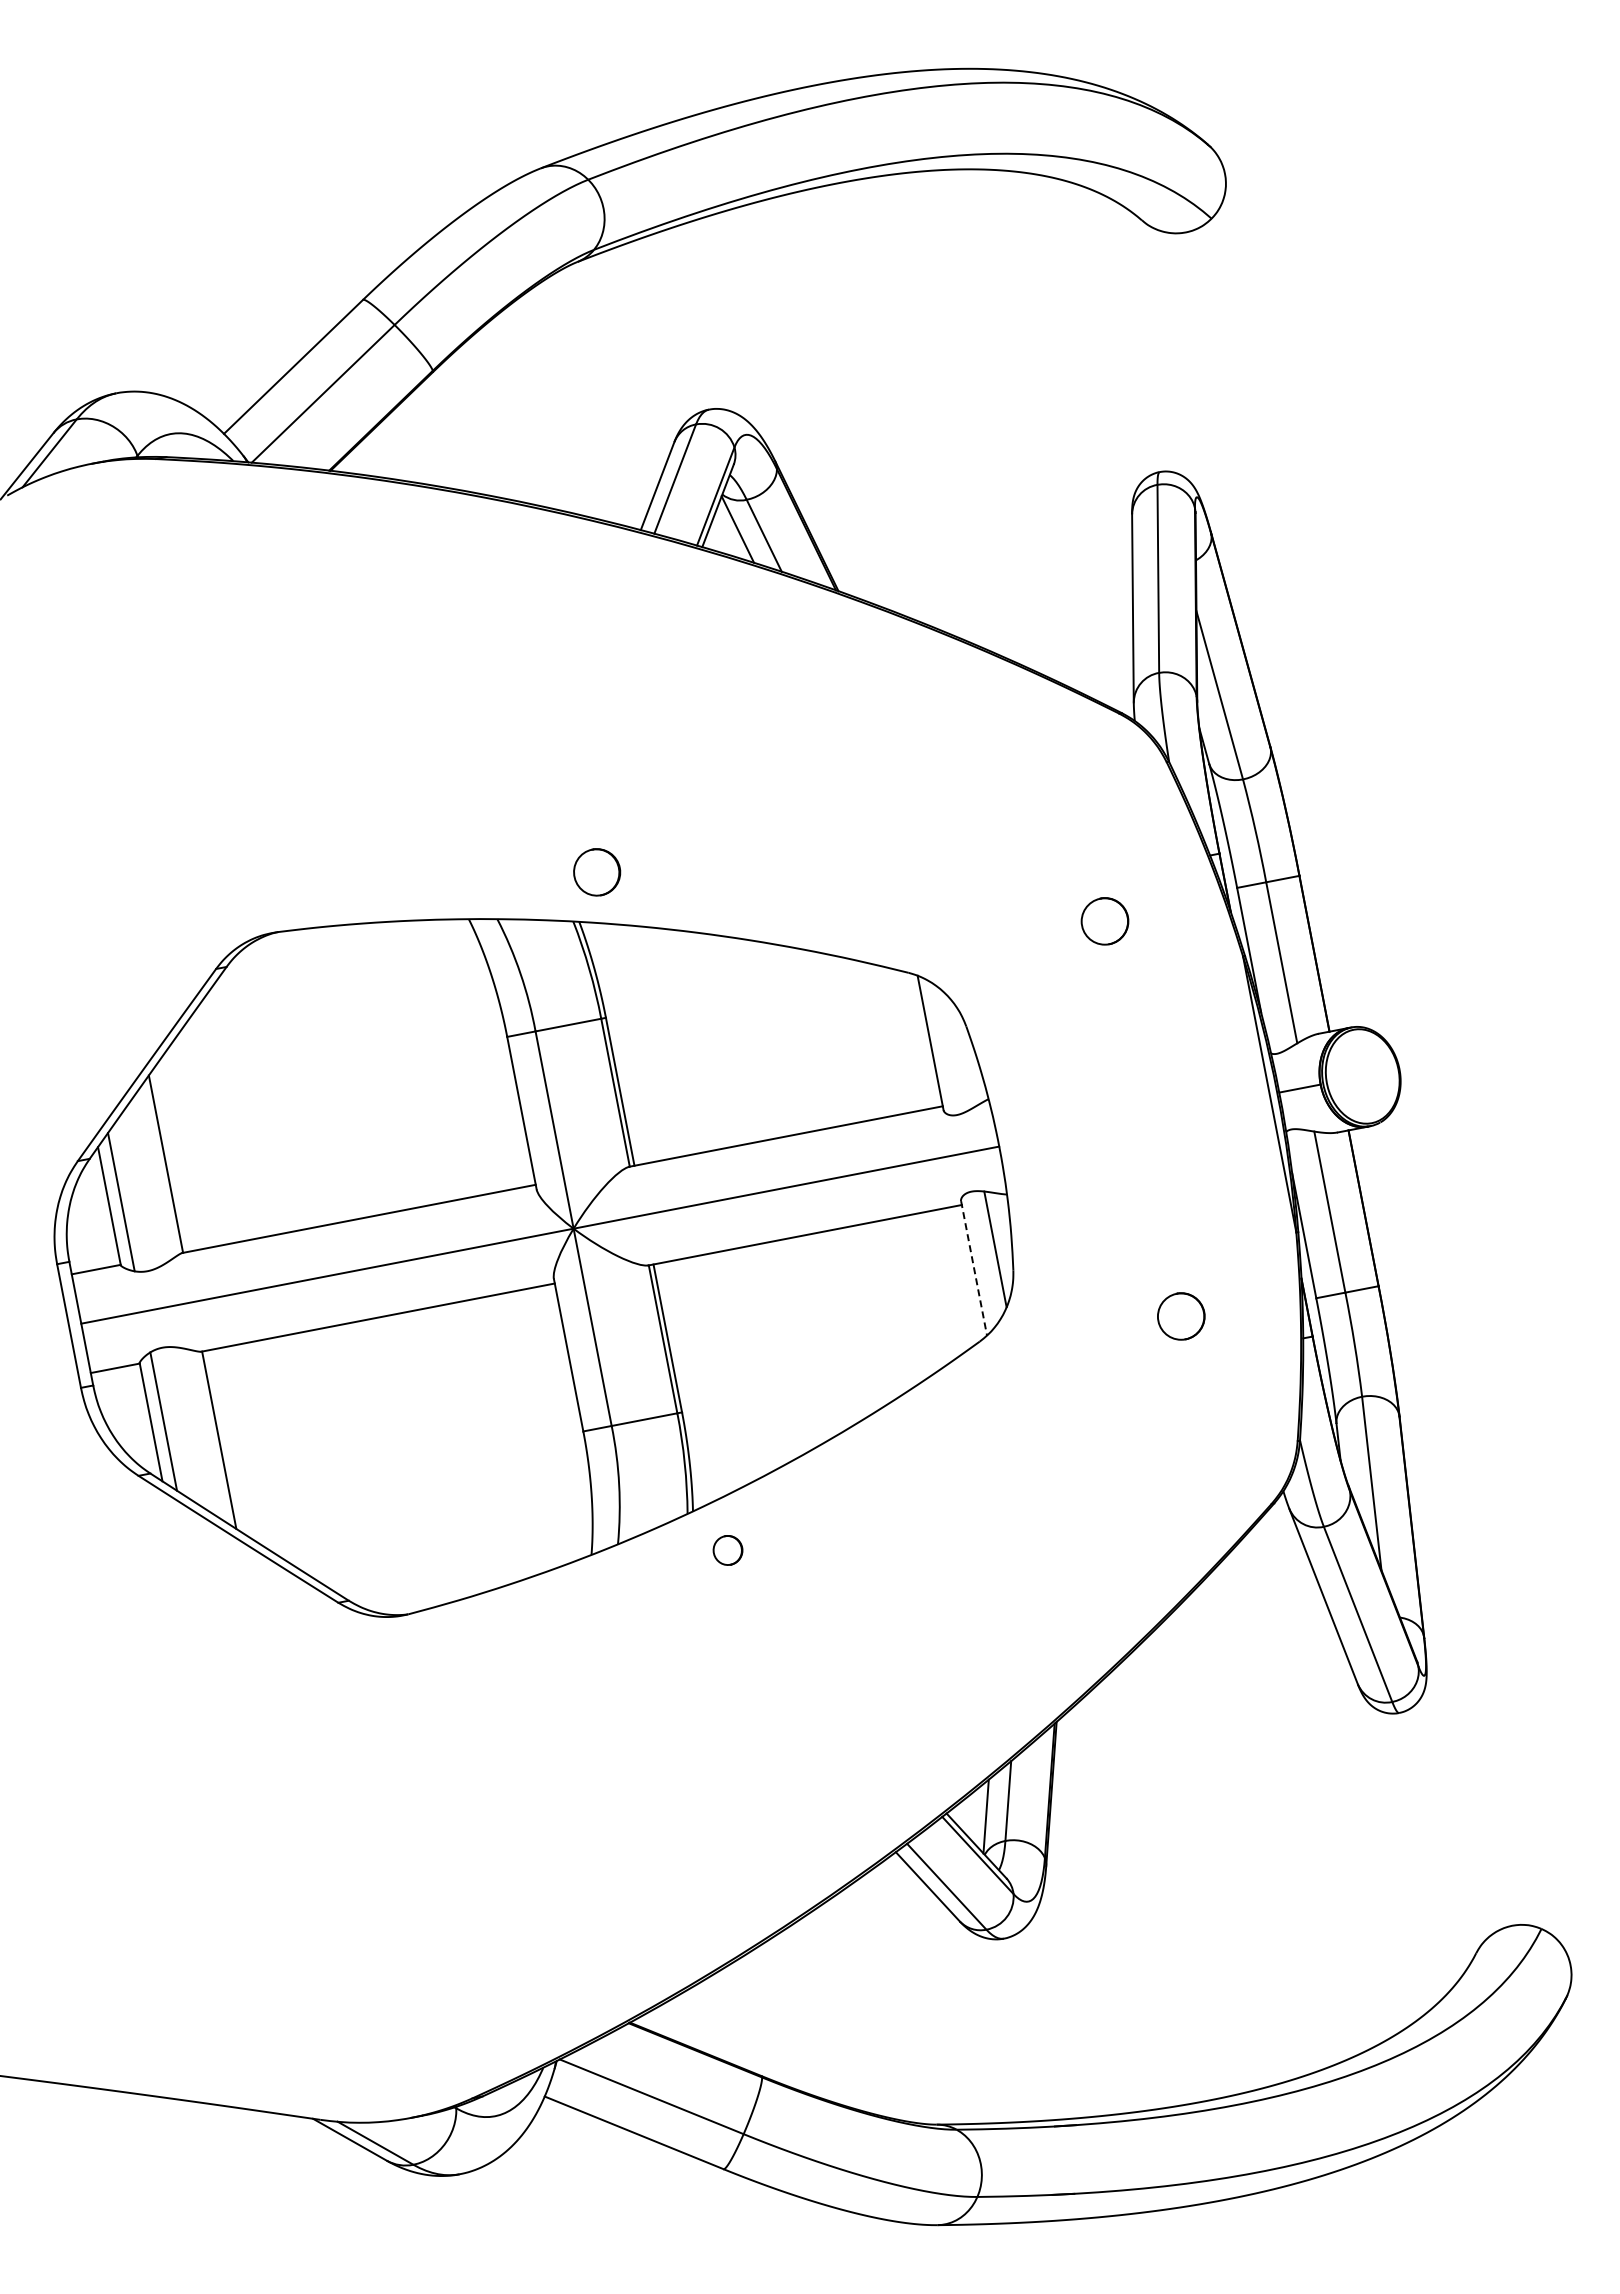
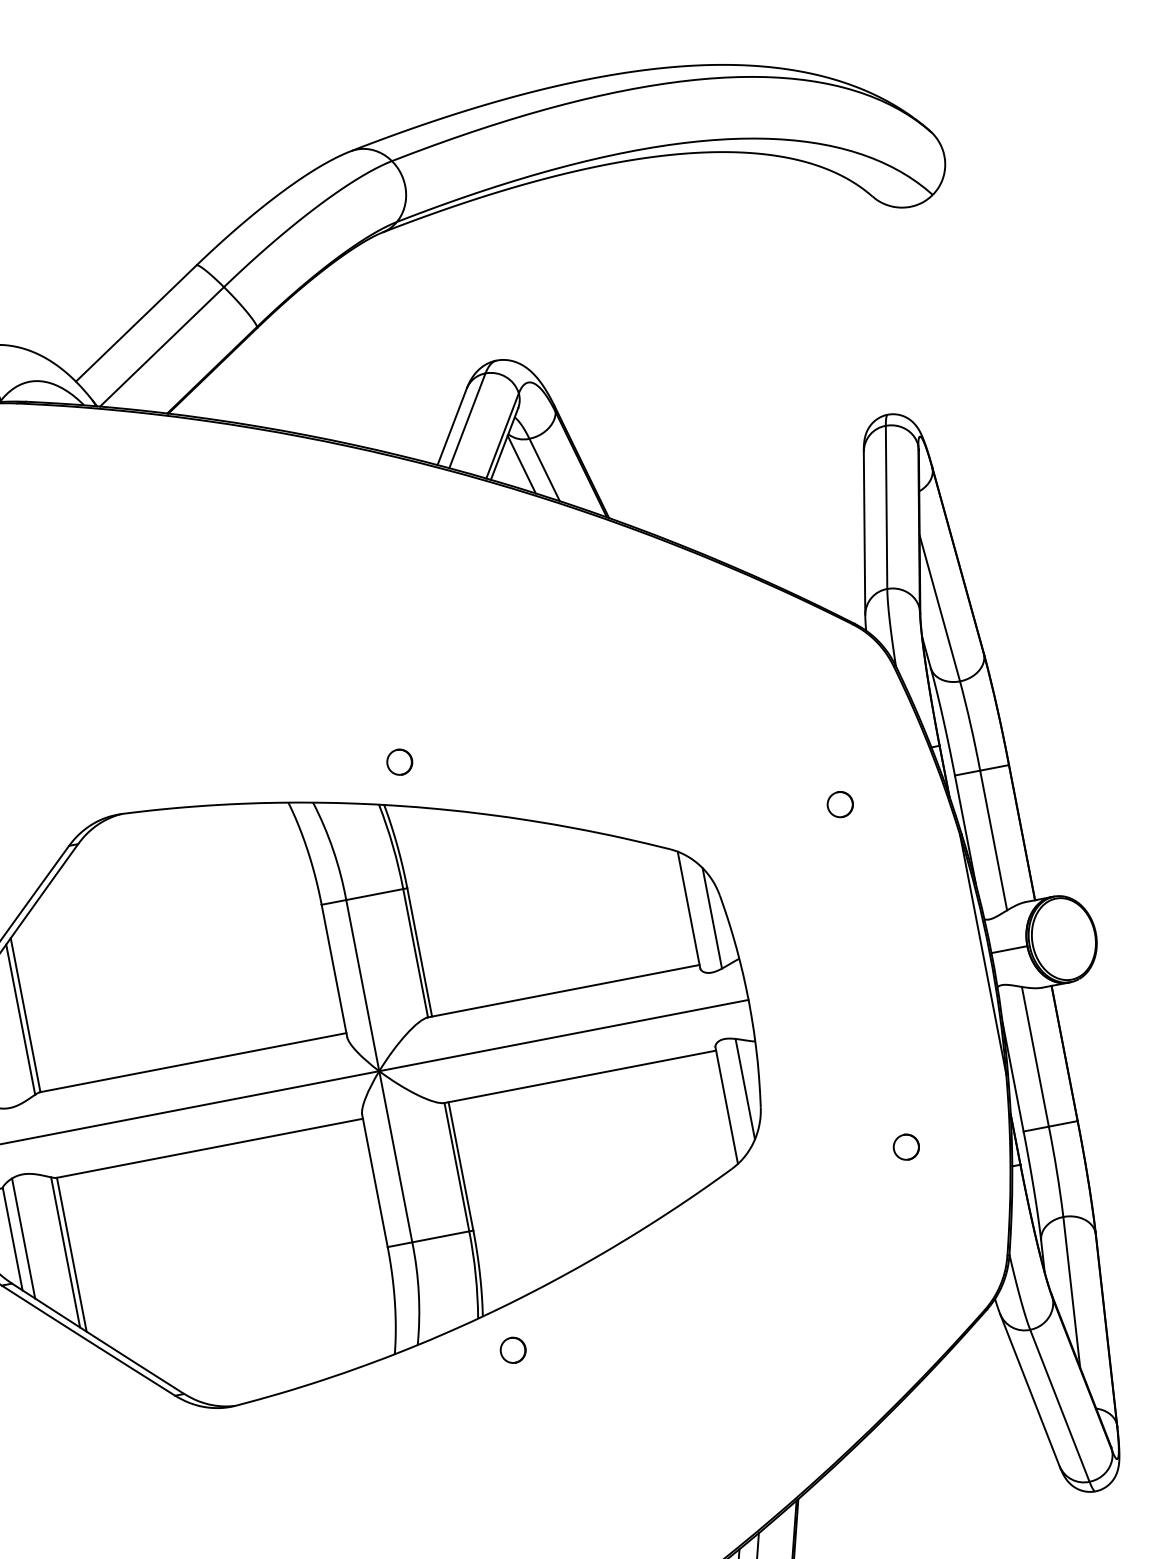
part: (597, 872) -> (399, 762), size x0.62
part: (1104, 921) -> (839, 804), size x0.62
line: (957, 1052) -> (712, 918), added
line: (160, 1168) -> (20, 1018), added
line: (974, 1268) -> (727, 1105), dashed -> solid
part: (1180, 1315) -> (905, 1146), size x0.62
line: (211, 1437) -> (65, 1252), added

